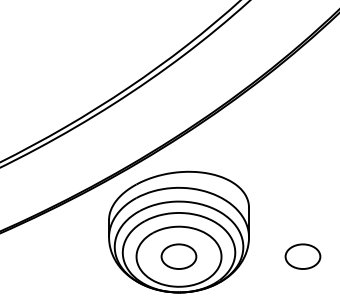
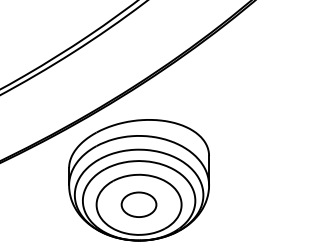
part: (302, 256) -> (262, 204), removed

